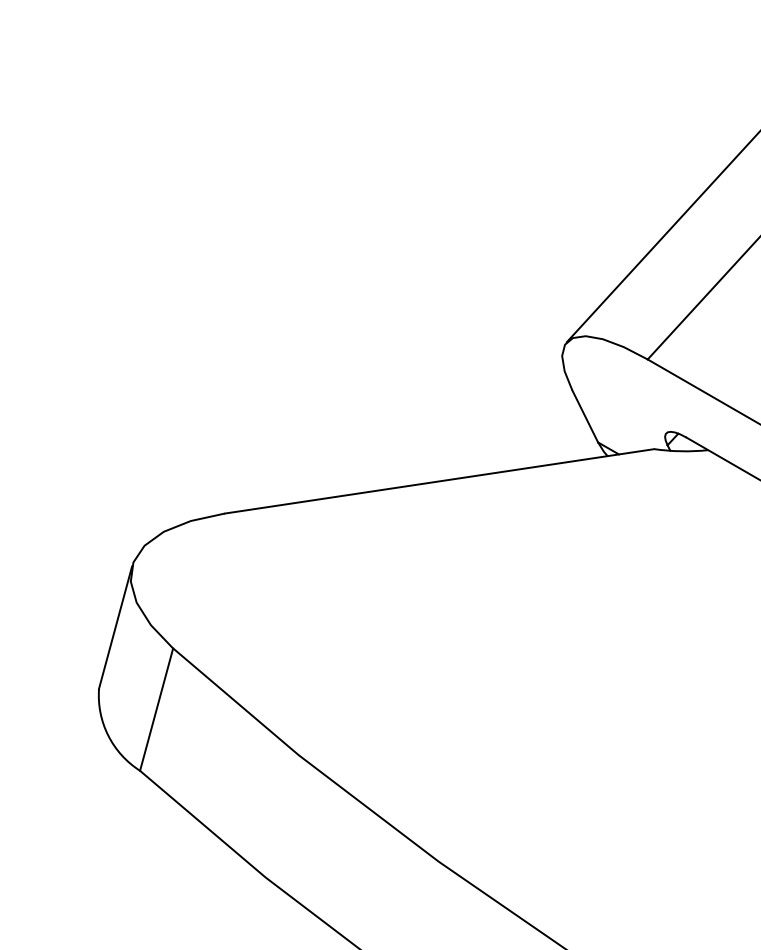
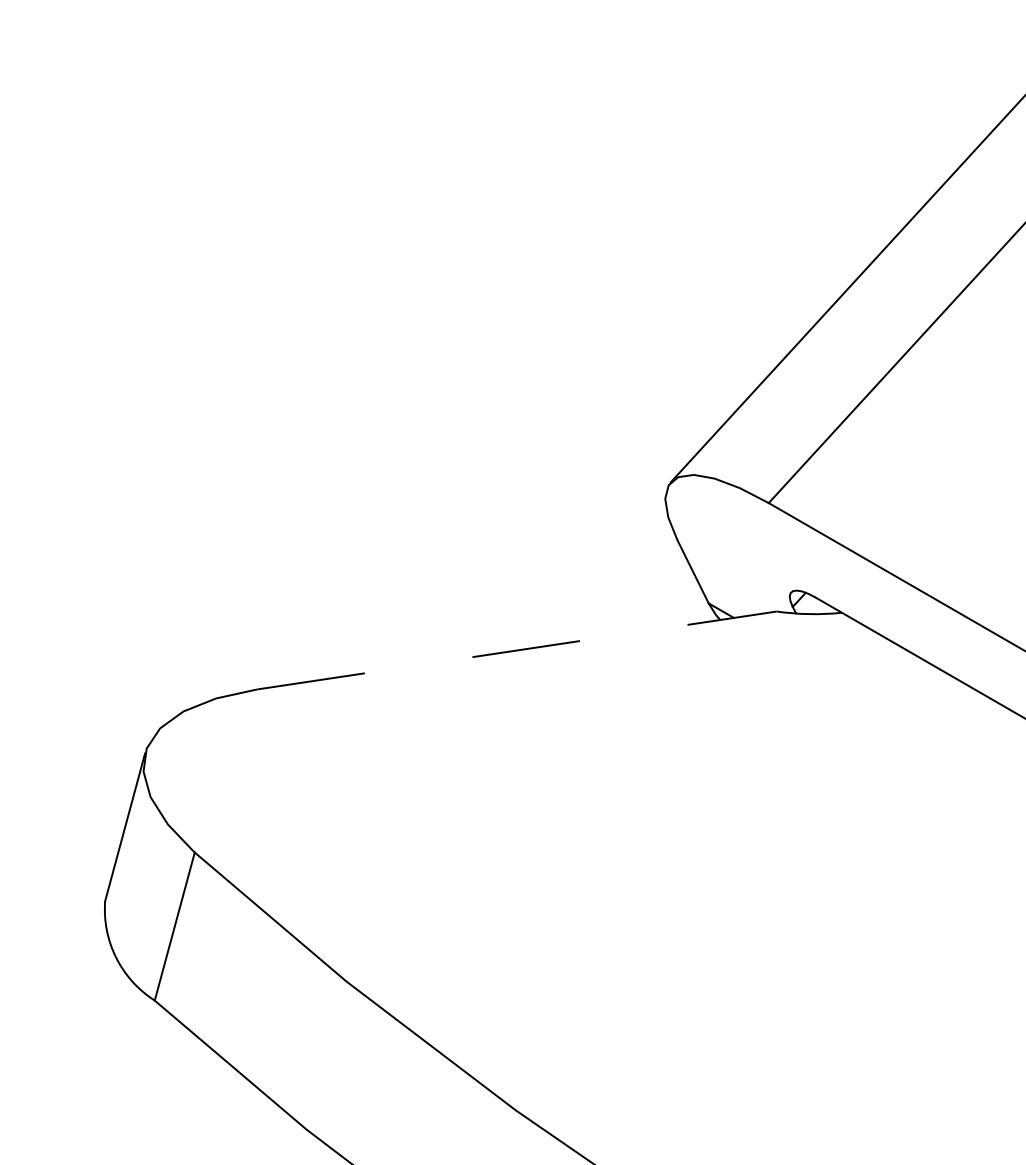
line: (439, 481) -> (517, 650), solid -> dashed

